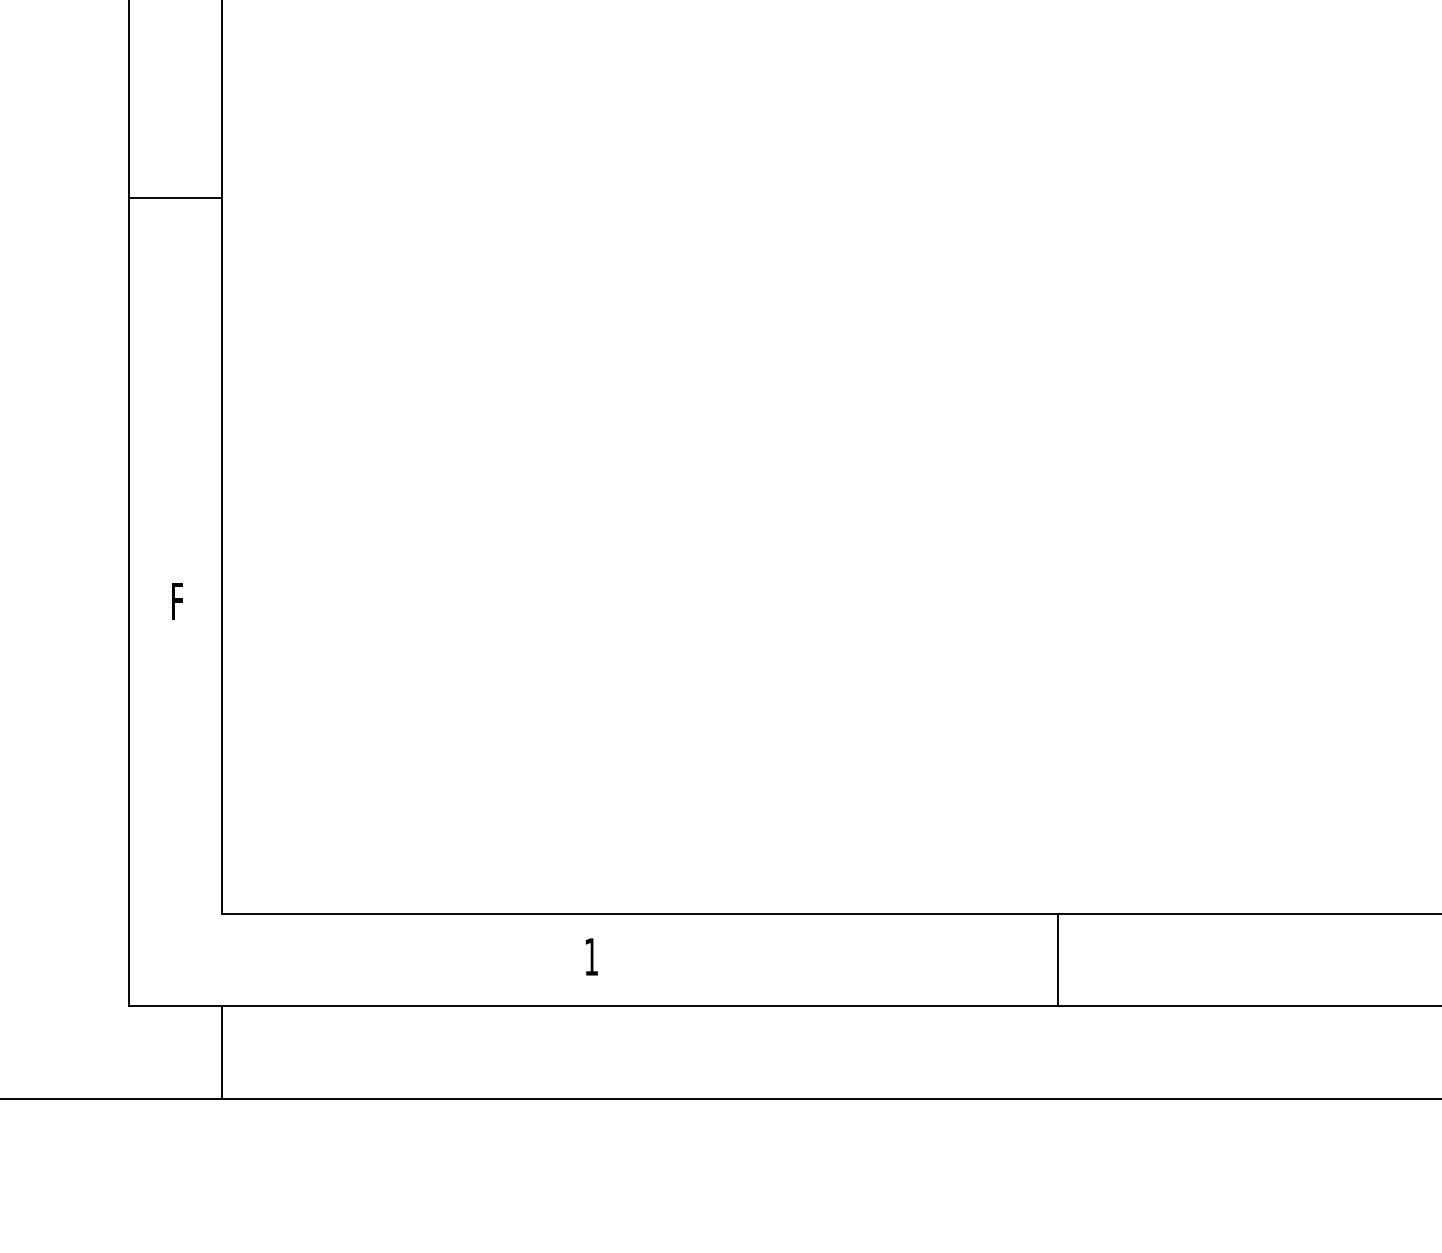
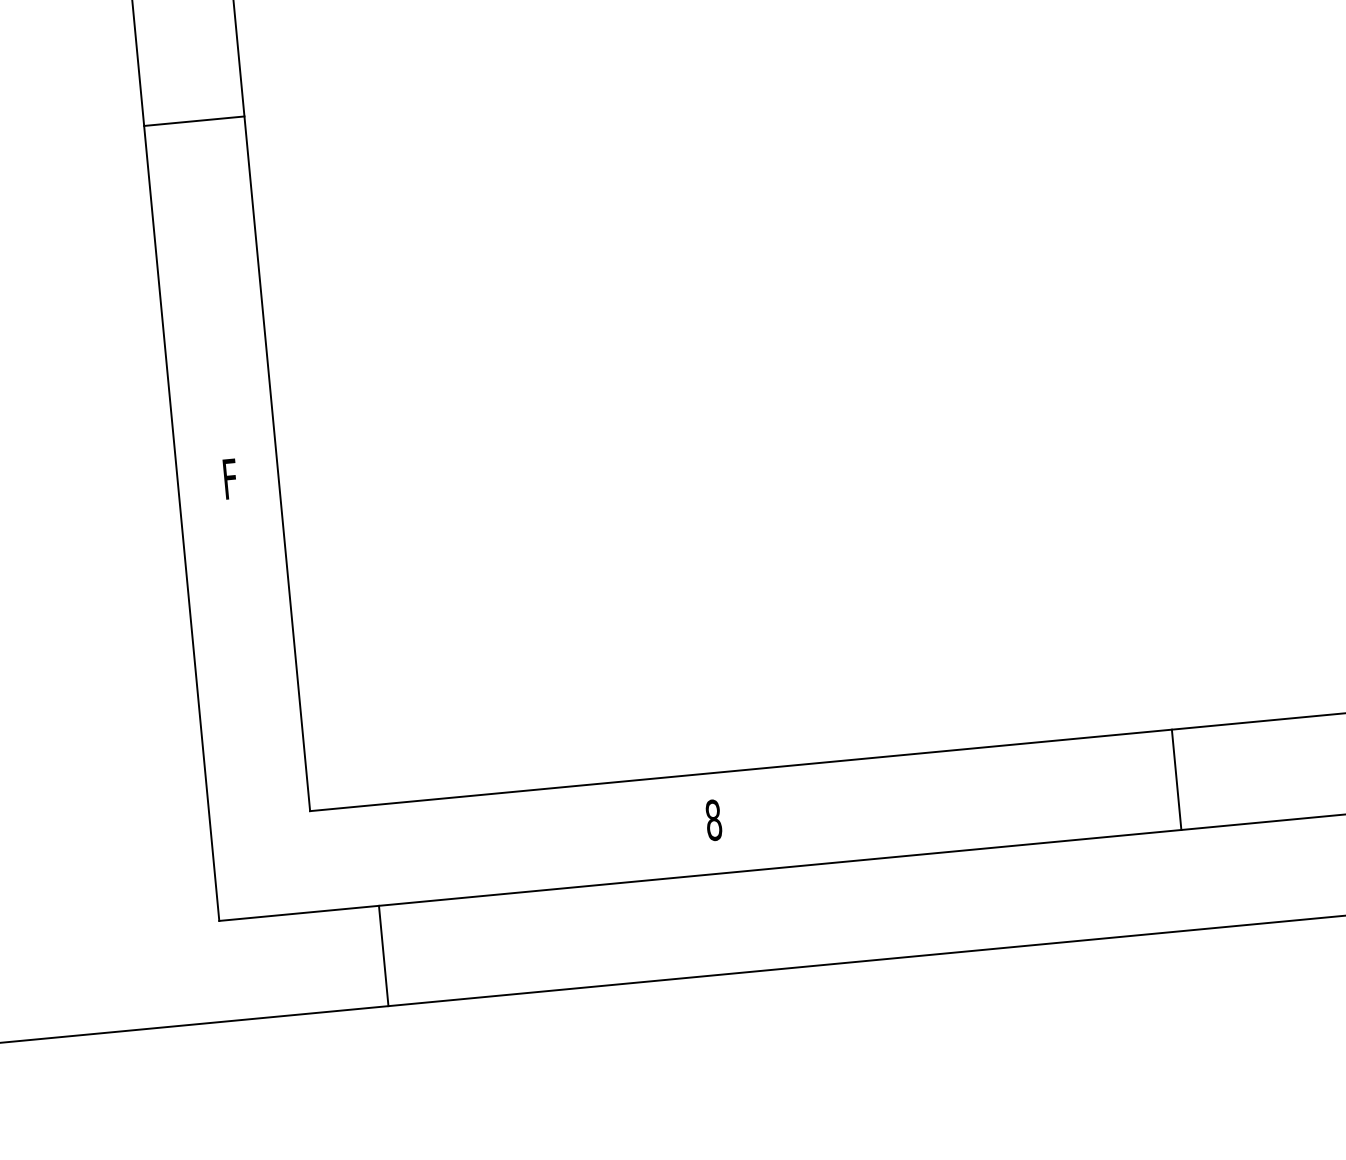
line: (174, 198) -> (193, 121), moved
text: (591, 956) -> (713, 819), 1 -> 8
line: (1058, 959) -> (1177, 779), moved
line: (221, 1052) -> (383, 955), moved

